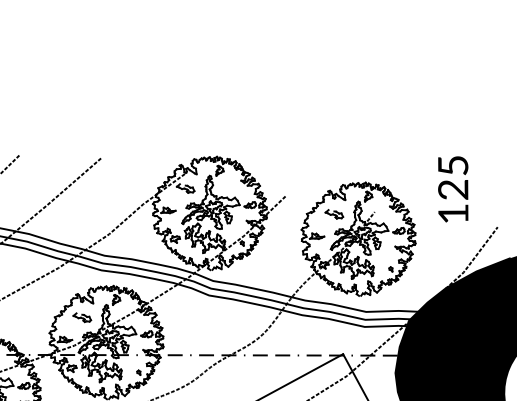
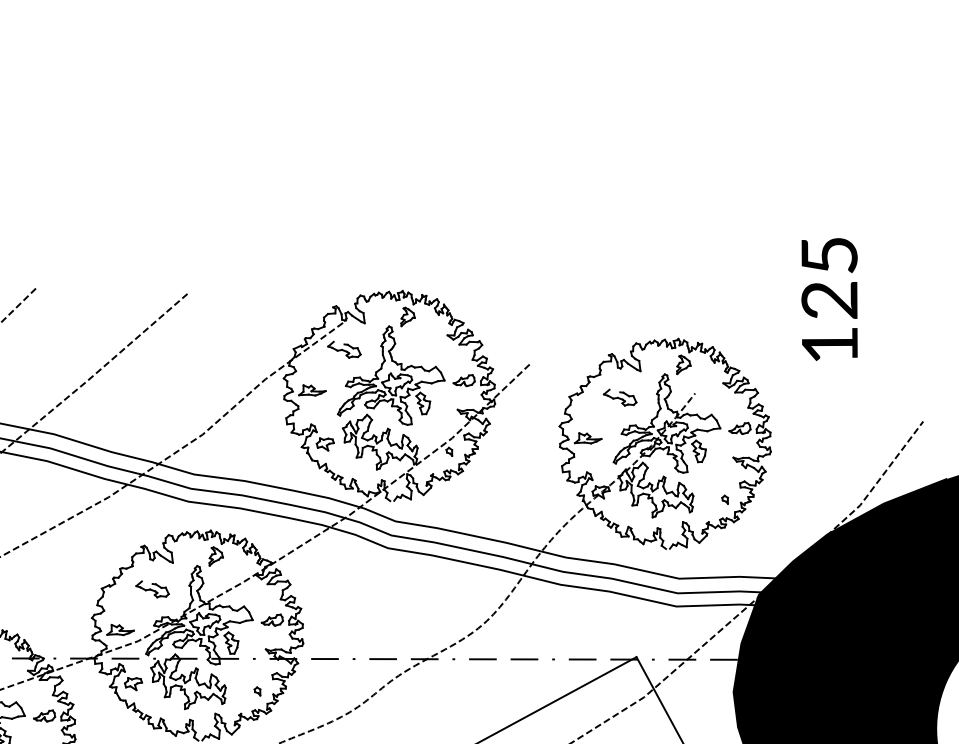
text: (453, 189) -> (830, 299), moved

